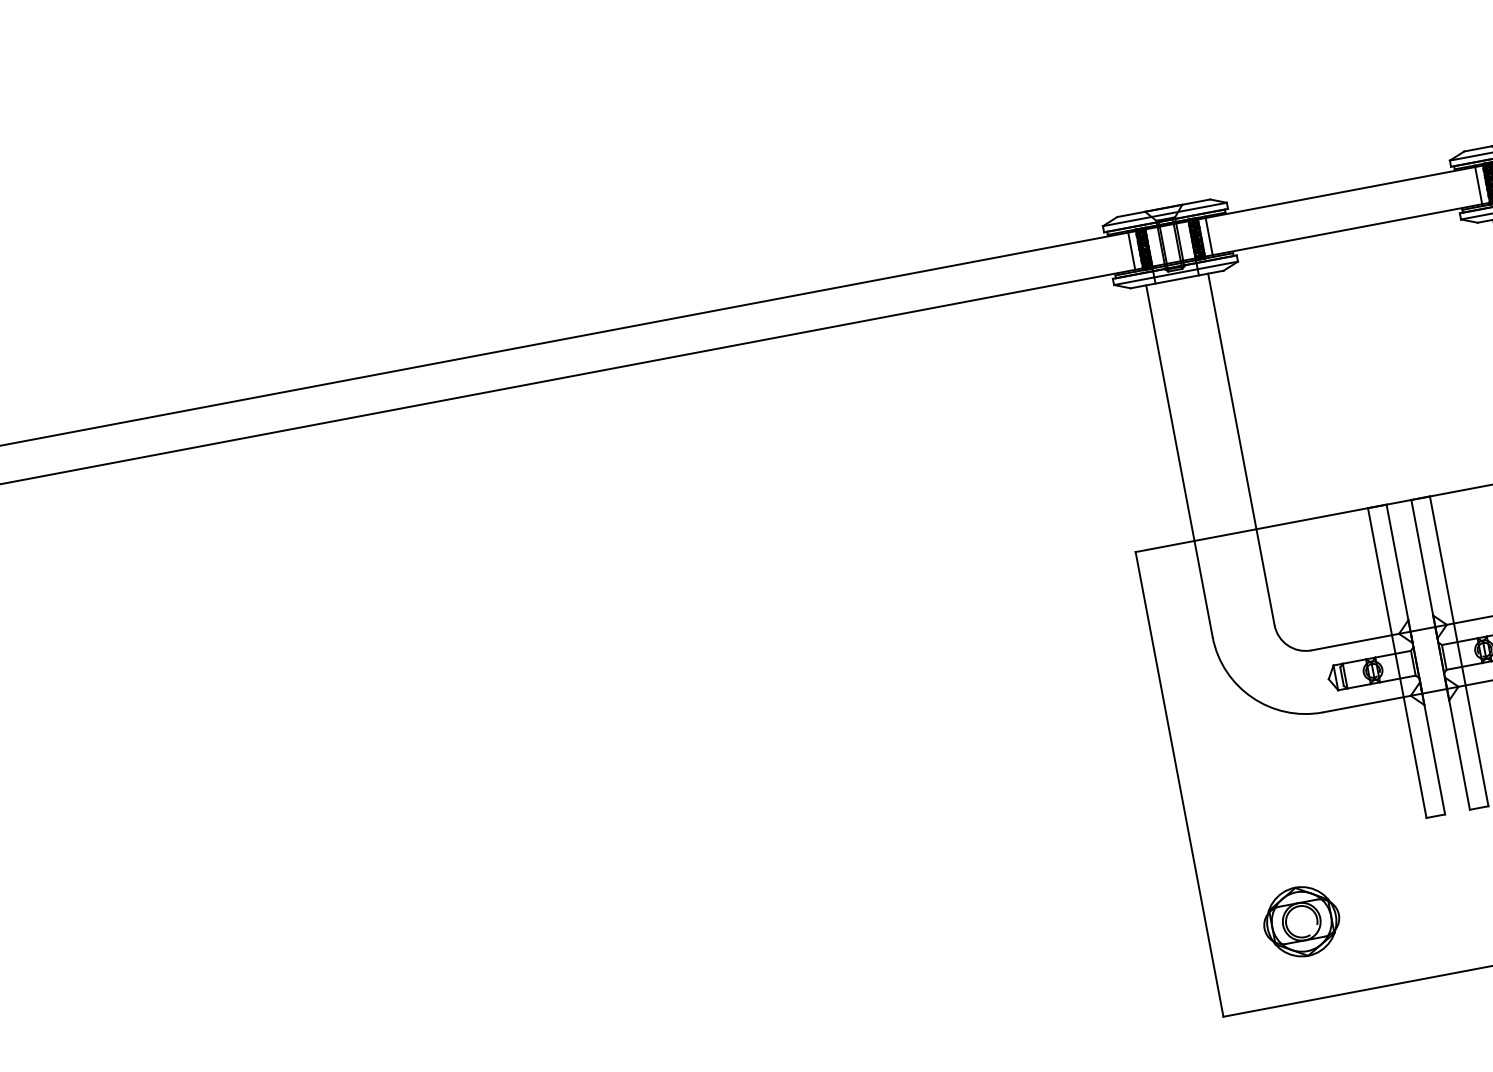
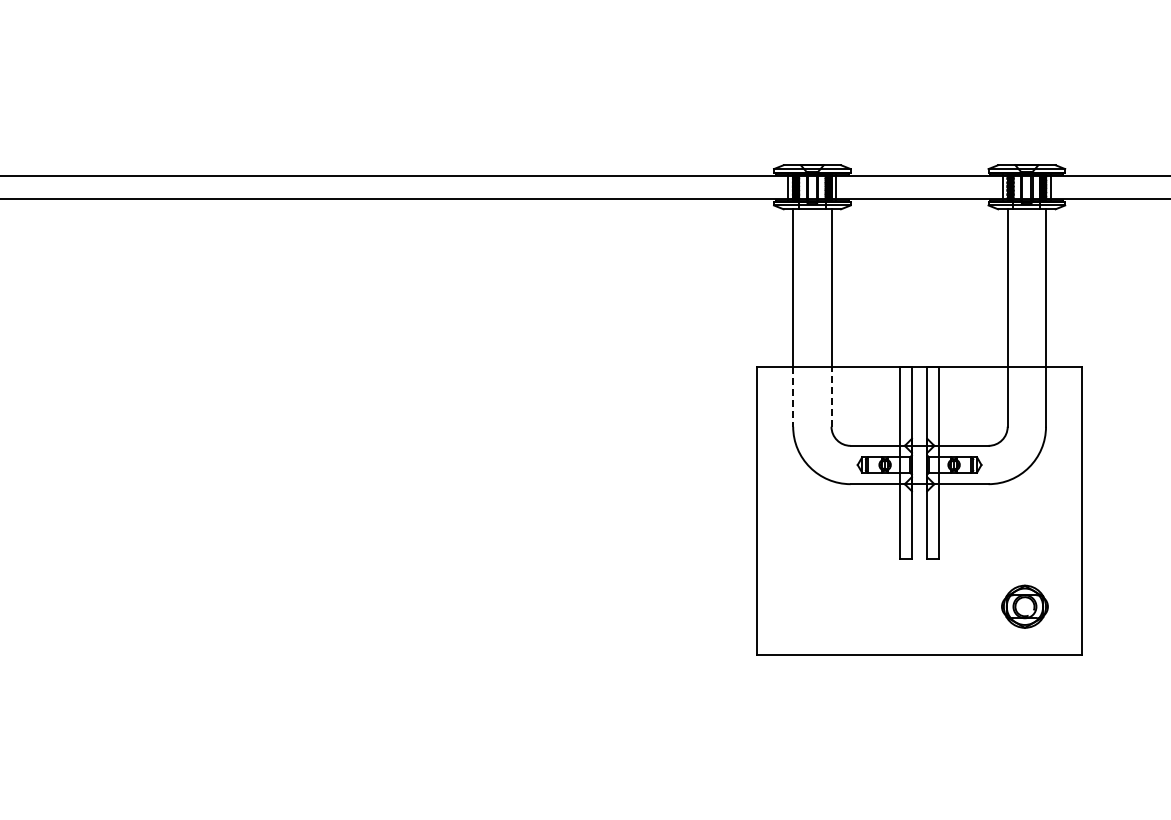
line: (1265, 578) -> (831, 397), solid -> dashed
line: (1204, 589) -> (793, 397), solid -> dashed
part: (1302, 921) -> (814, 606), removed

